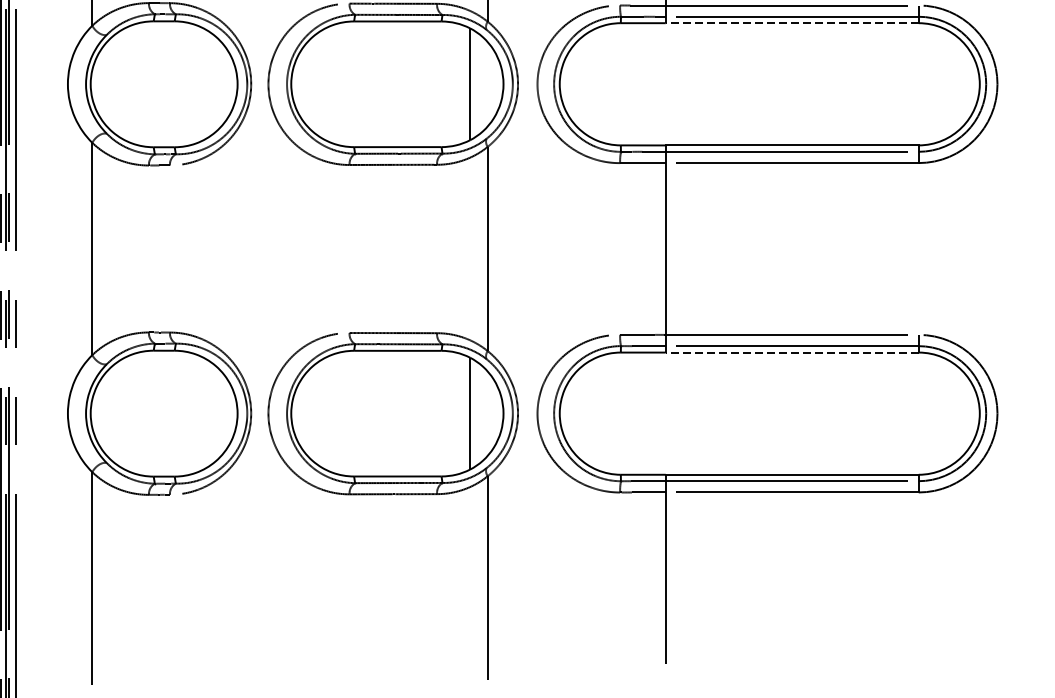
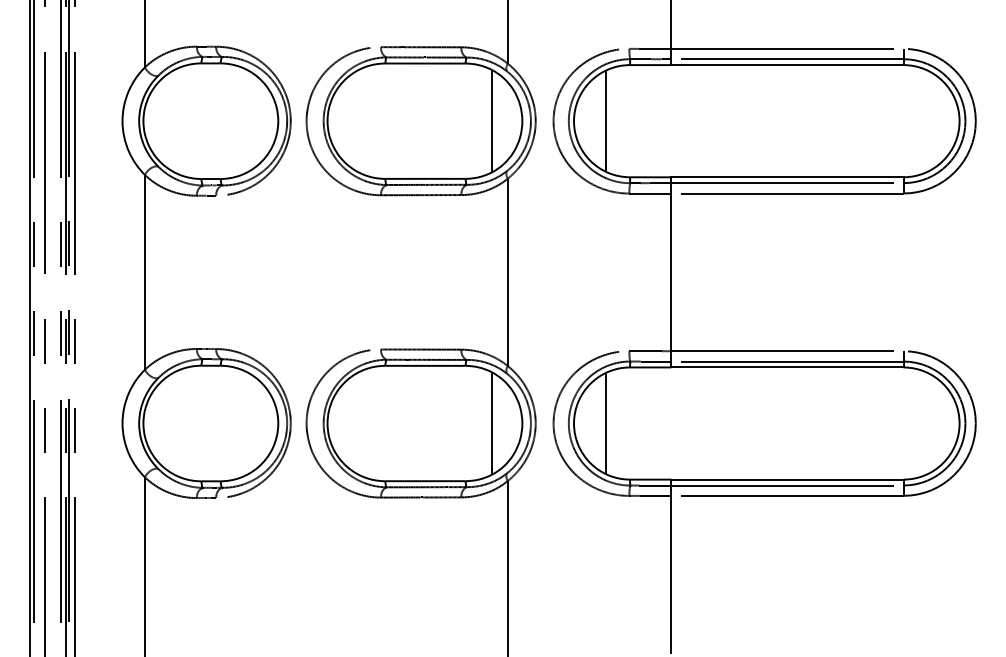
line: (791, 23) -> (786, 65), dashed -> solid
line: (595, 84) -> (606, 121), added
line: (791, 352) -> (786, 367), dashed -> solid
line: (595, 413) -> (606, 423), added

